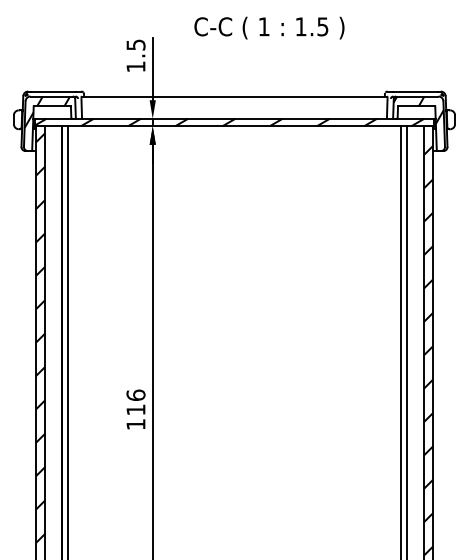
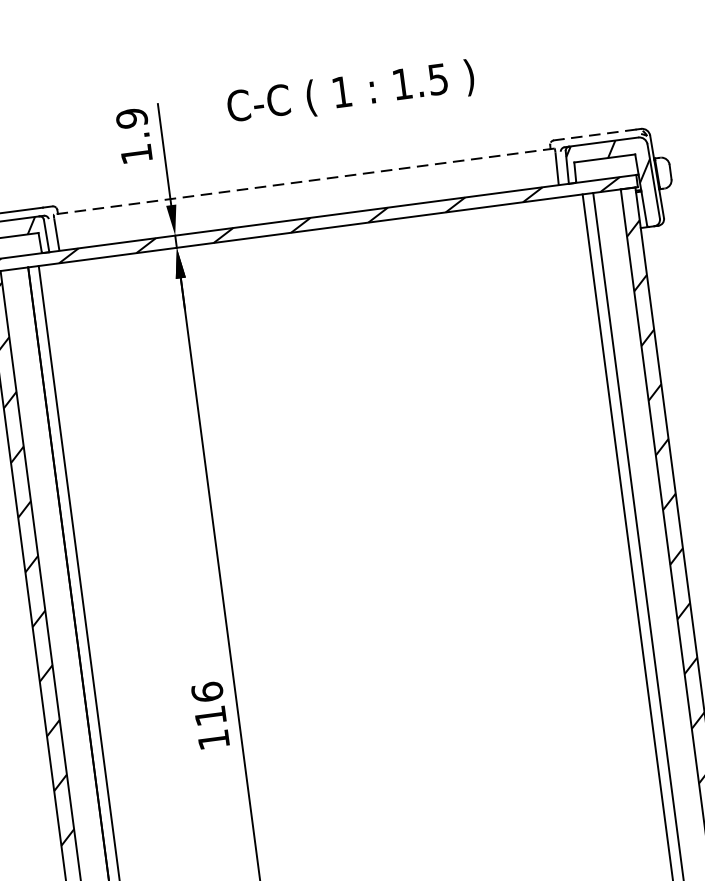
text: (269, 27) -> (350, 92), moved
text: (135, 44) -> (130, 117), 1.5 -> 1.9
line: (415, 91) -> (599, 134), solid -> dashed
line: (234, 96) -> (304, 181), solid -> dashed

